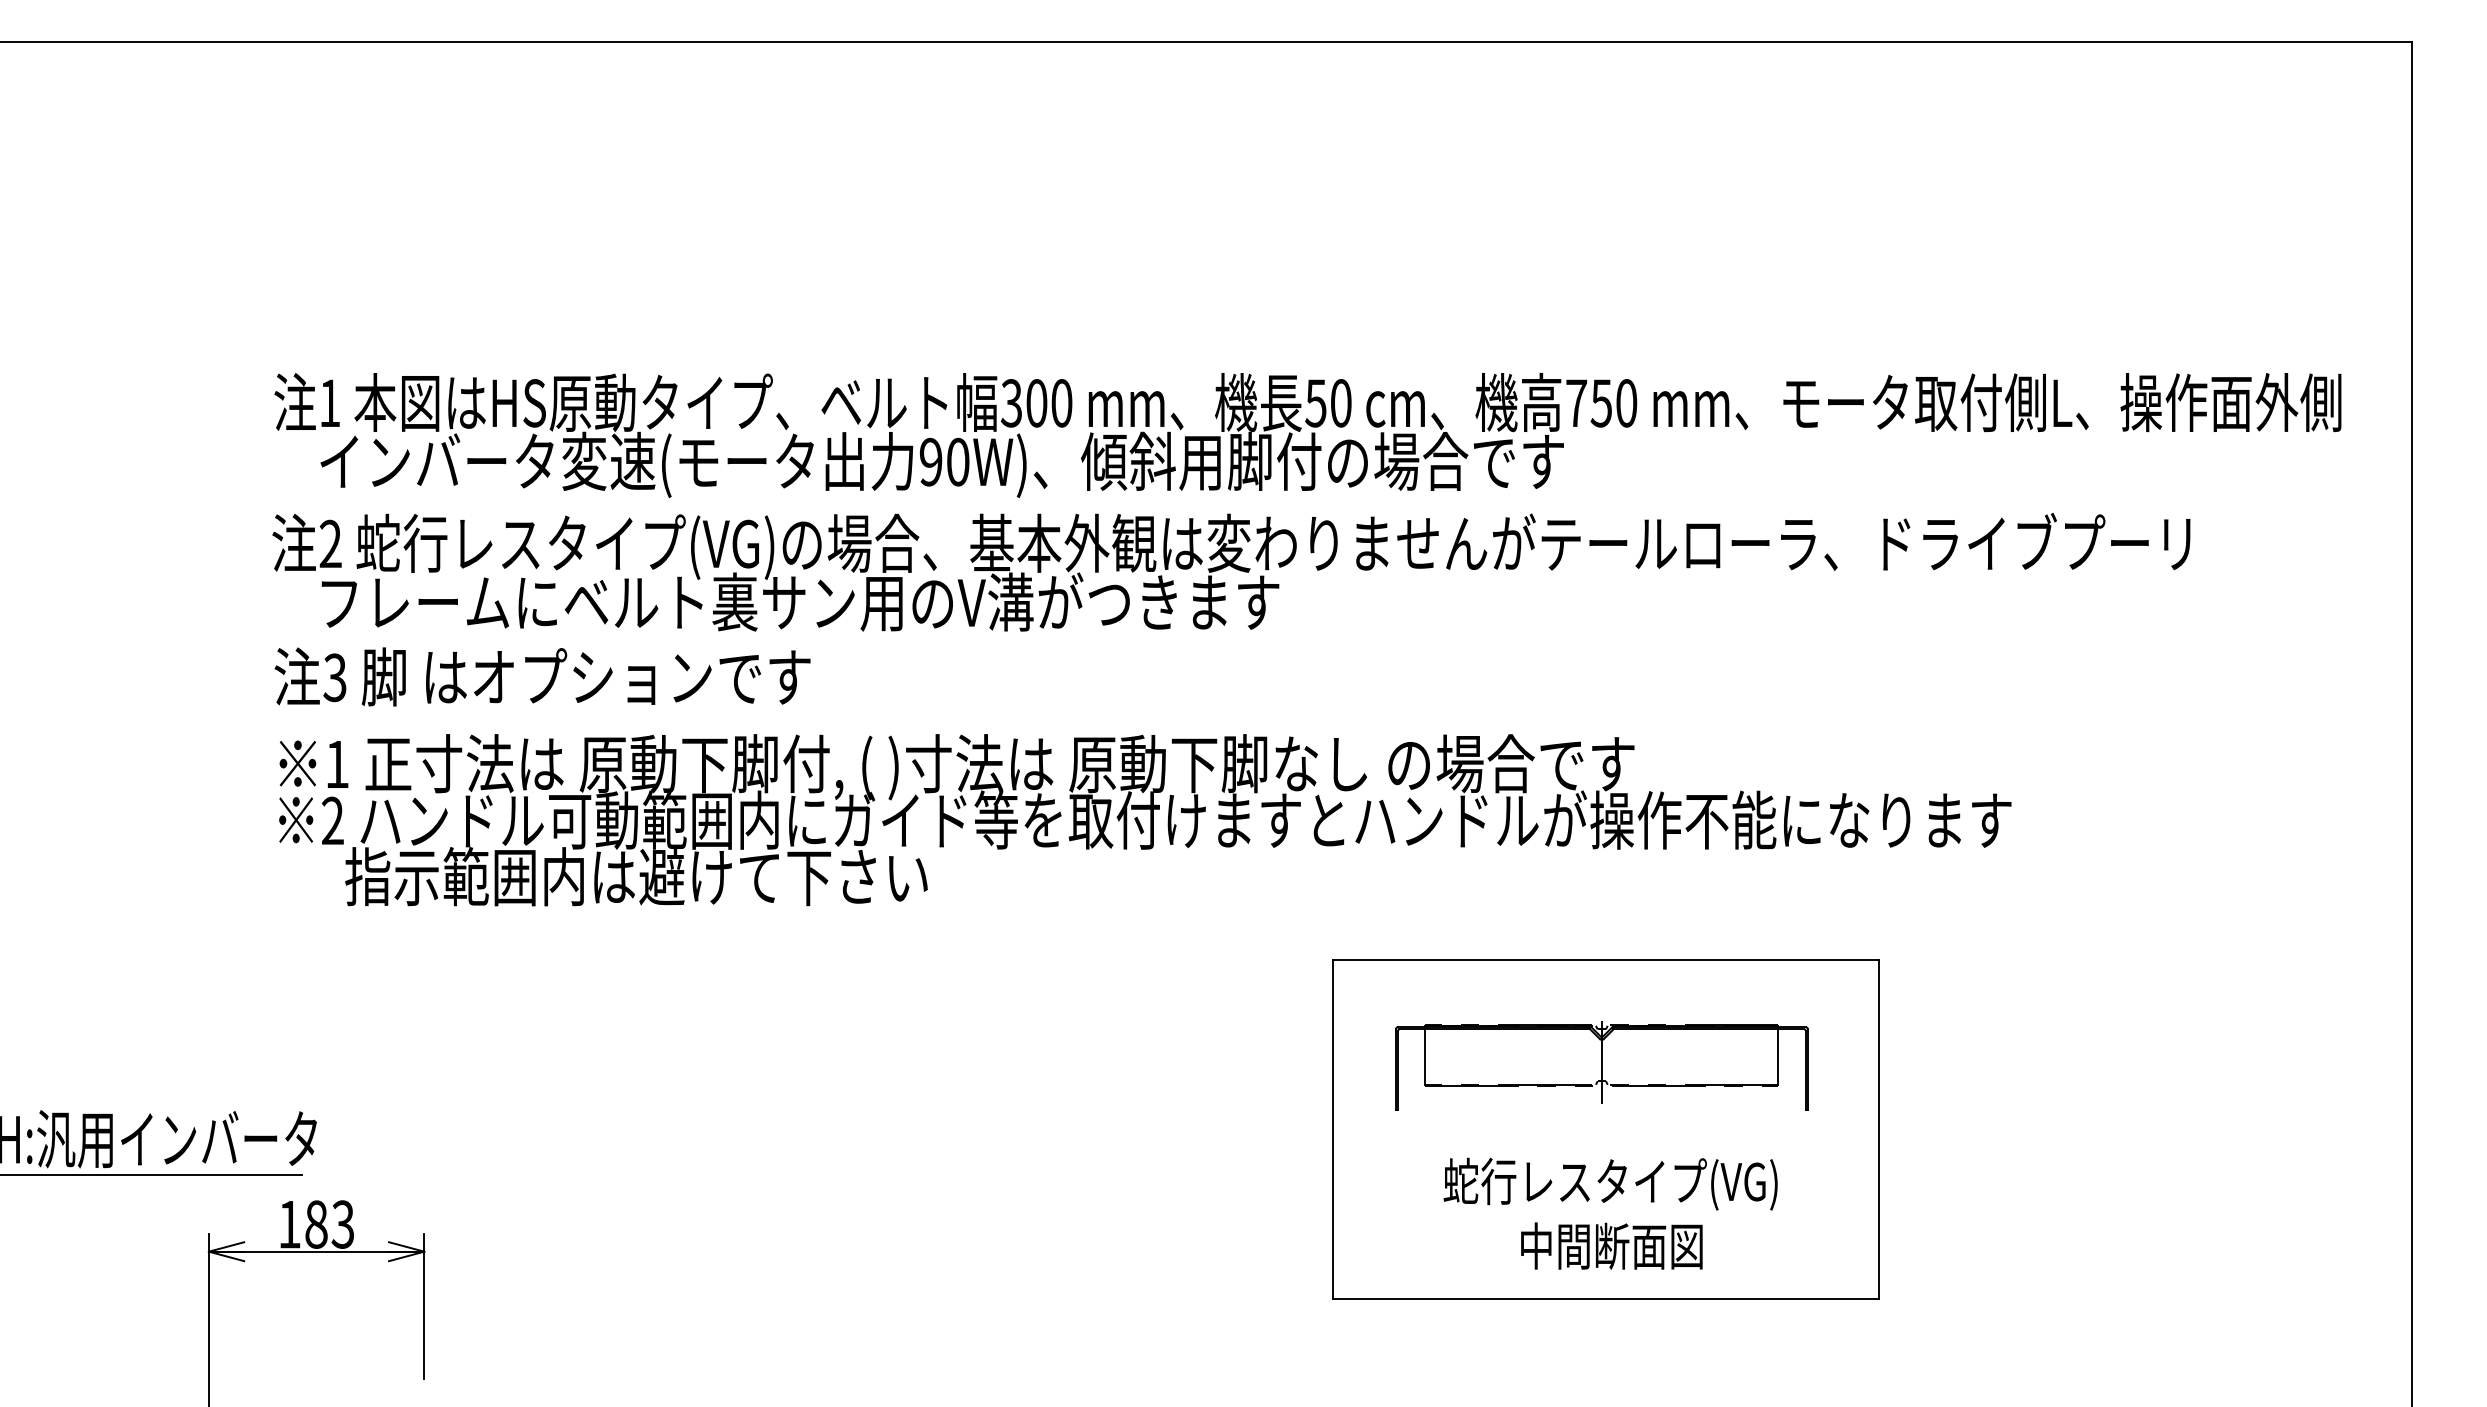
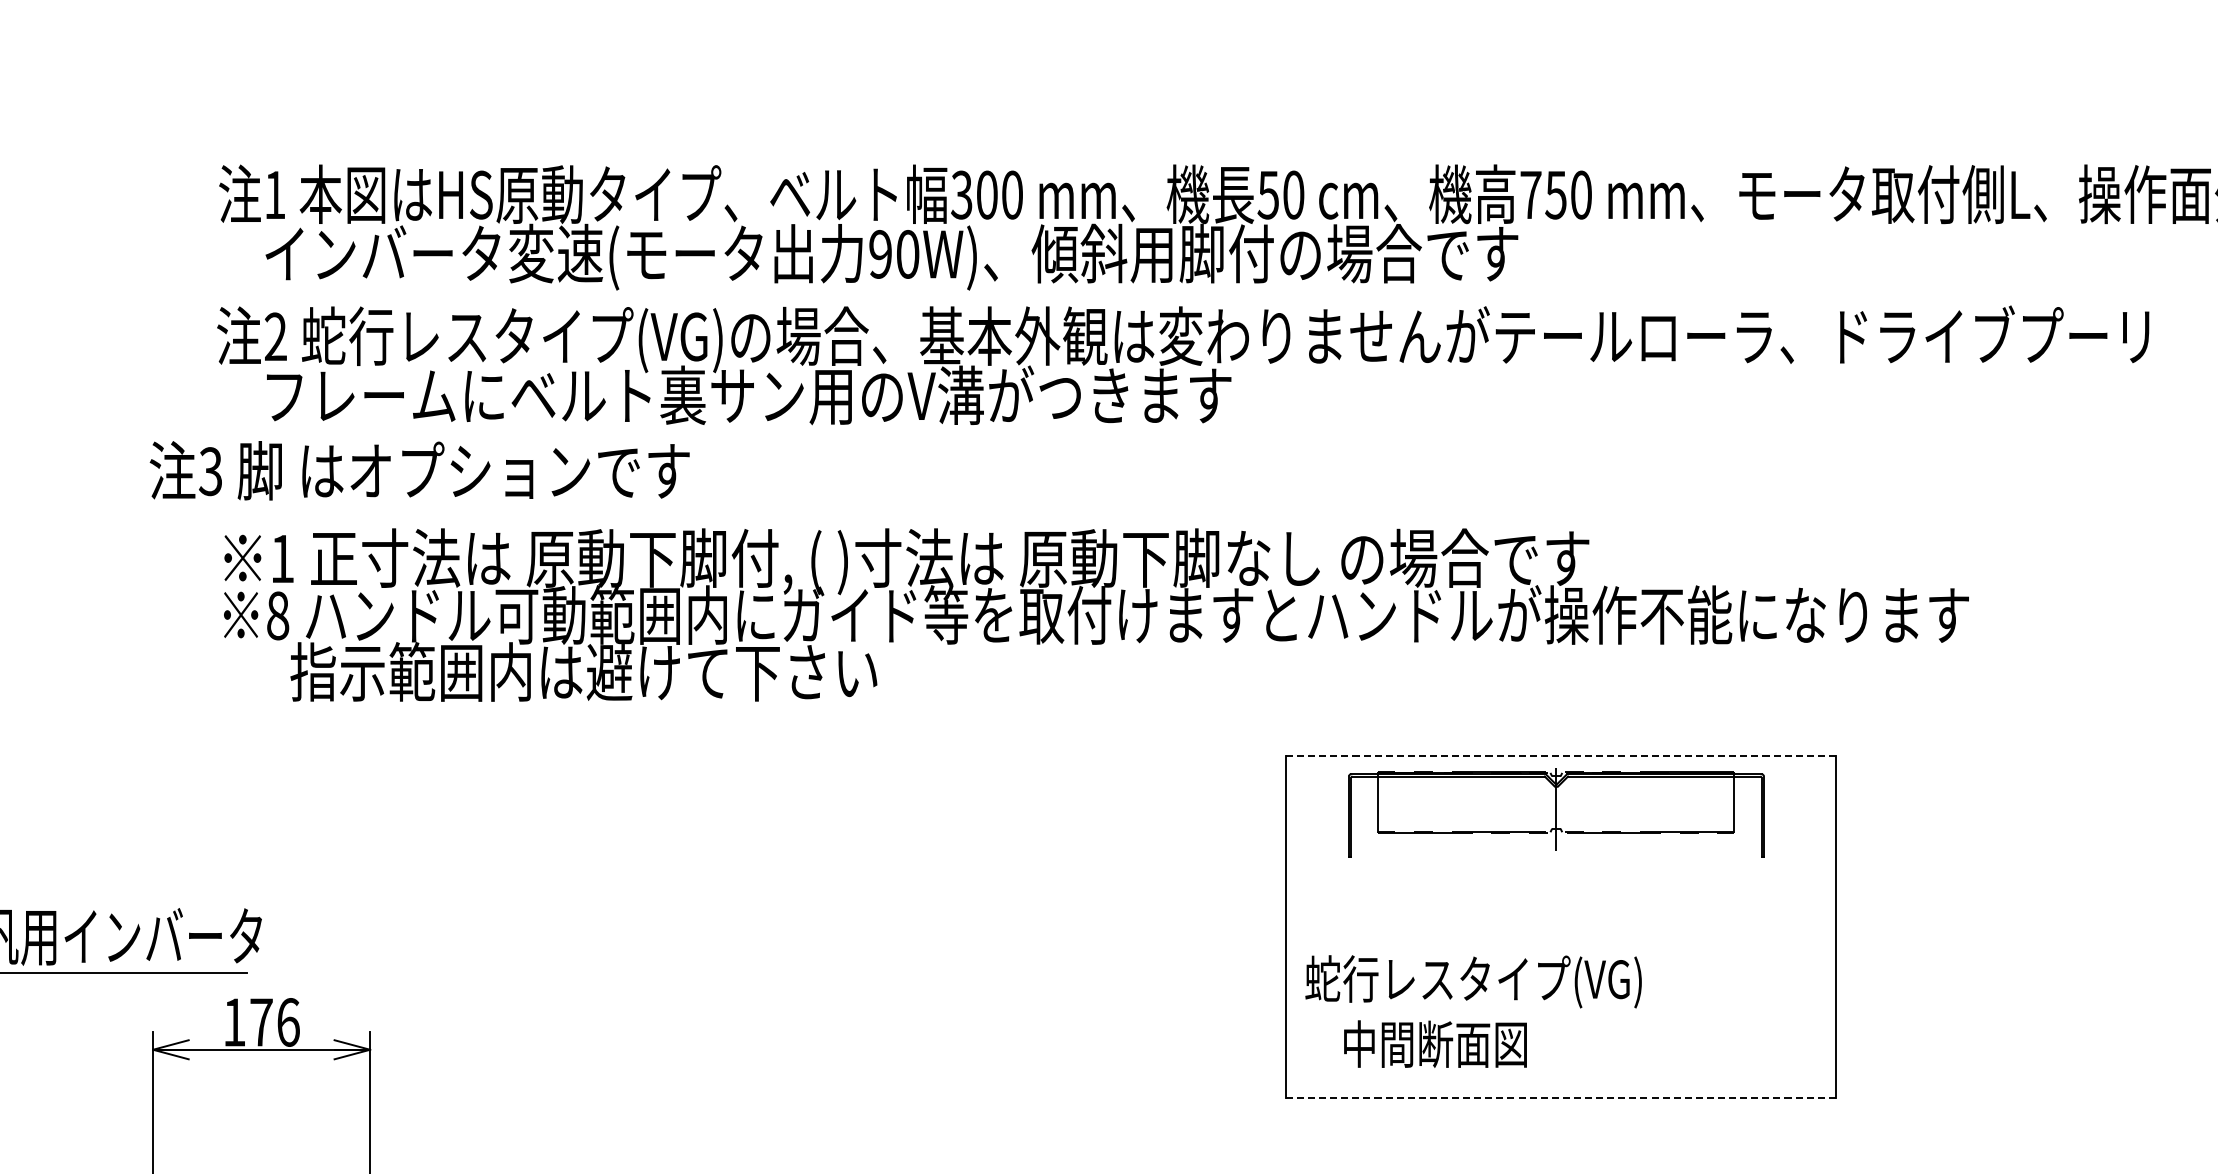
text: (542, 676) -> (419, 470), moved
text: (332, 820) -> (277, 615), 2 -> 8
line: (1606, 960) -> (1561, 756), solid -> dashed
part: (1601, 1065) -> (1556, 812), moved
text: (1610, 1183) -> (1473, 981), moved
text: (329, 1224) -> (274, 1022), 183 -> 176
text: (1611, 1245) -> (1435, 1043), moved
line: (1606, 1299) -> (1561, 1097), solid -> dashed

